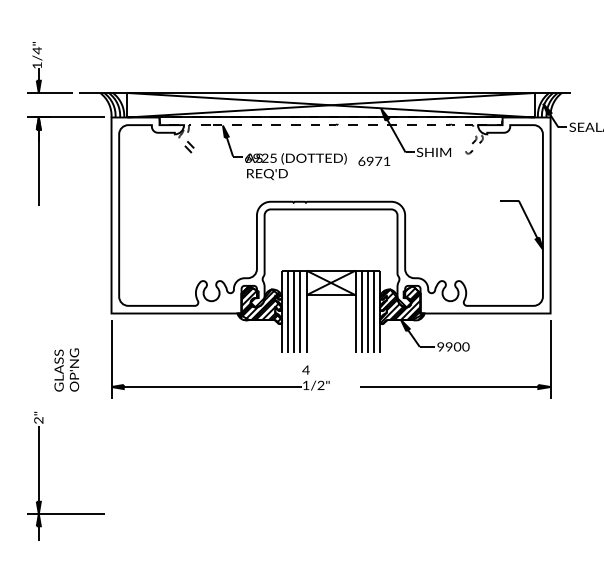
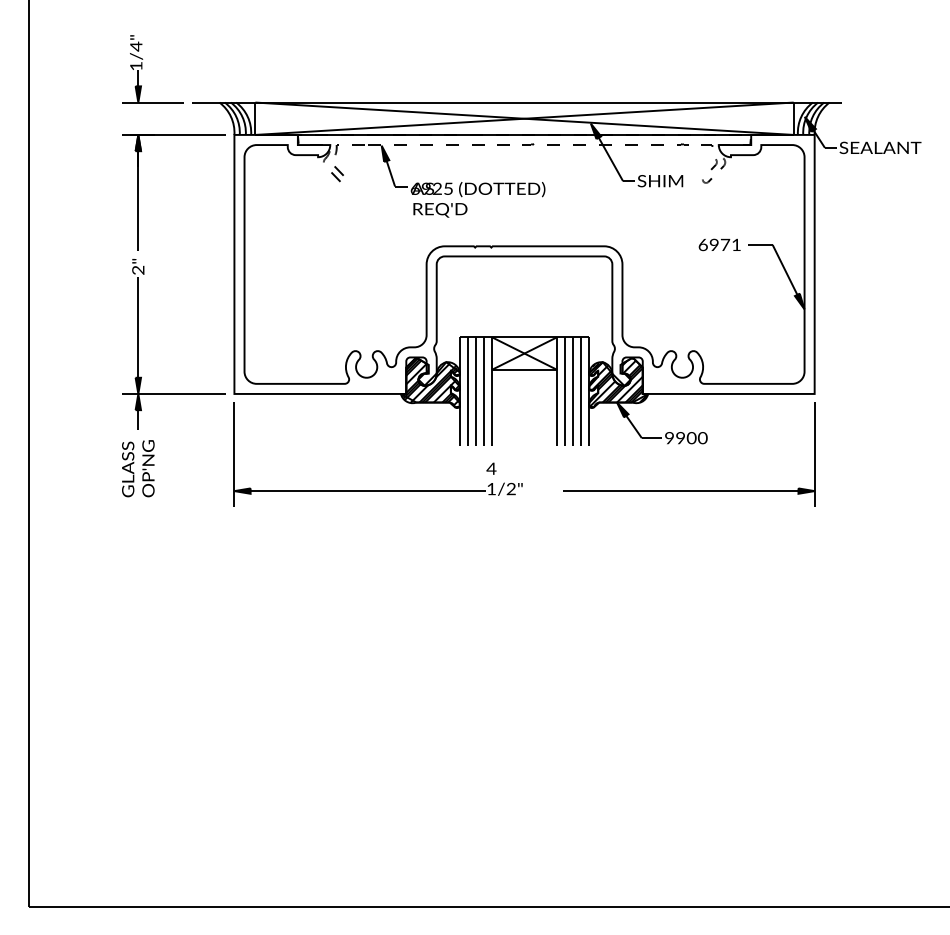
text: (374, 161) -> (719, 244), moved
text: (66, 369) -> (138, 468), moved
part: (38, 476) -> (138, 344), moved

